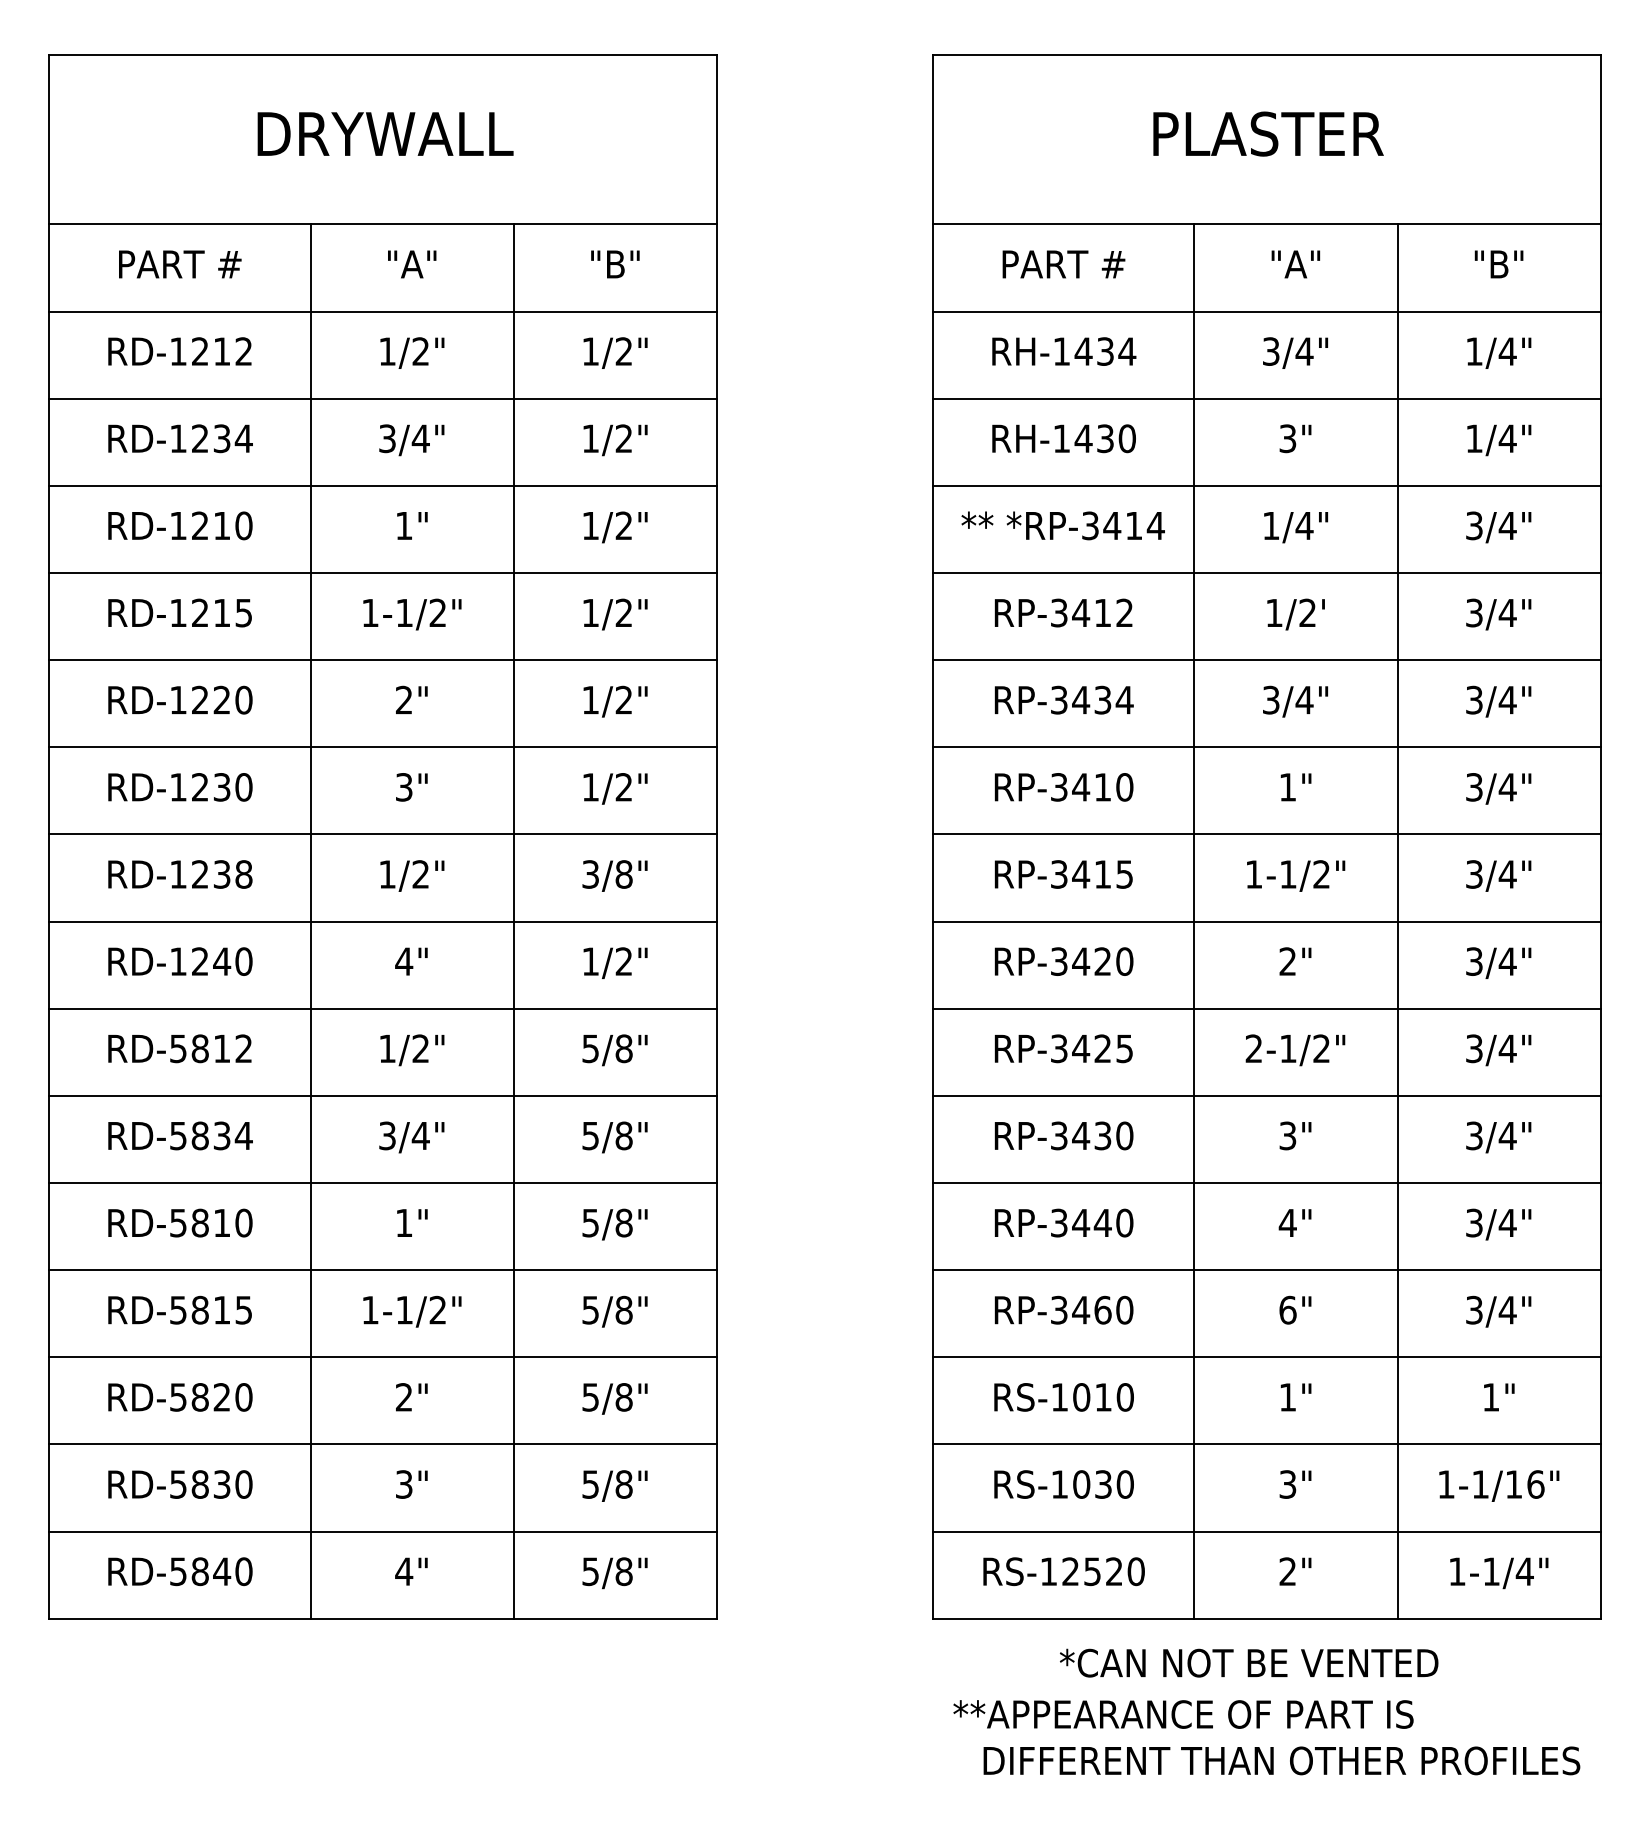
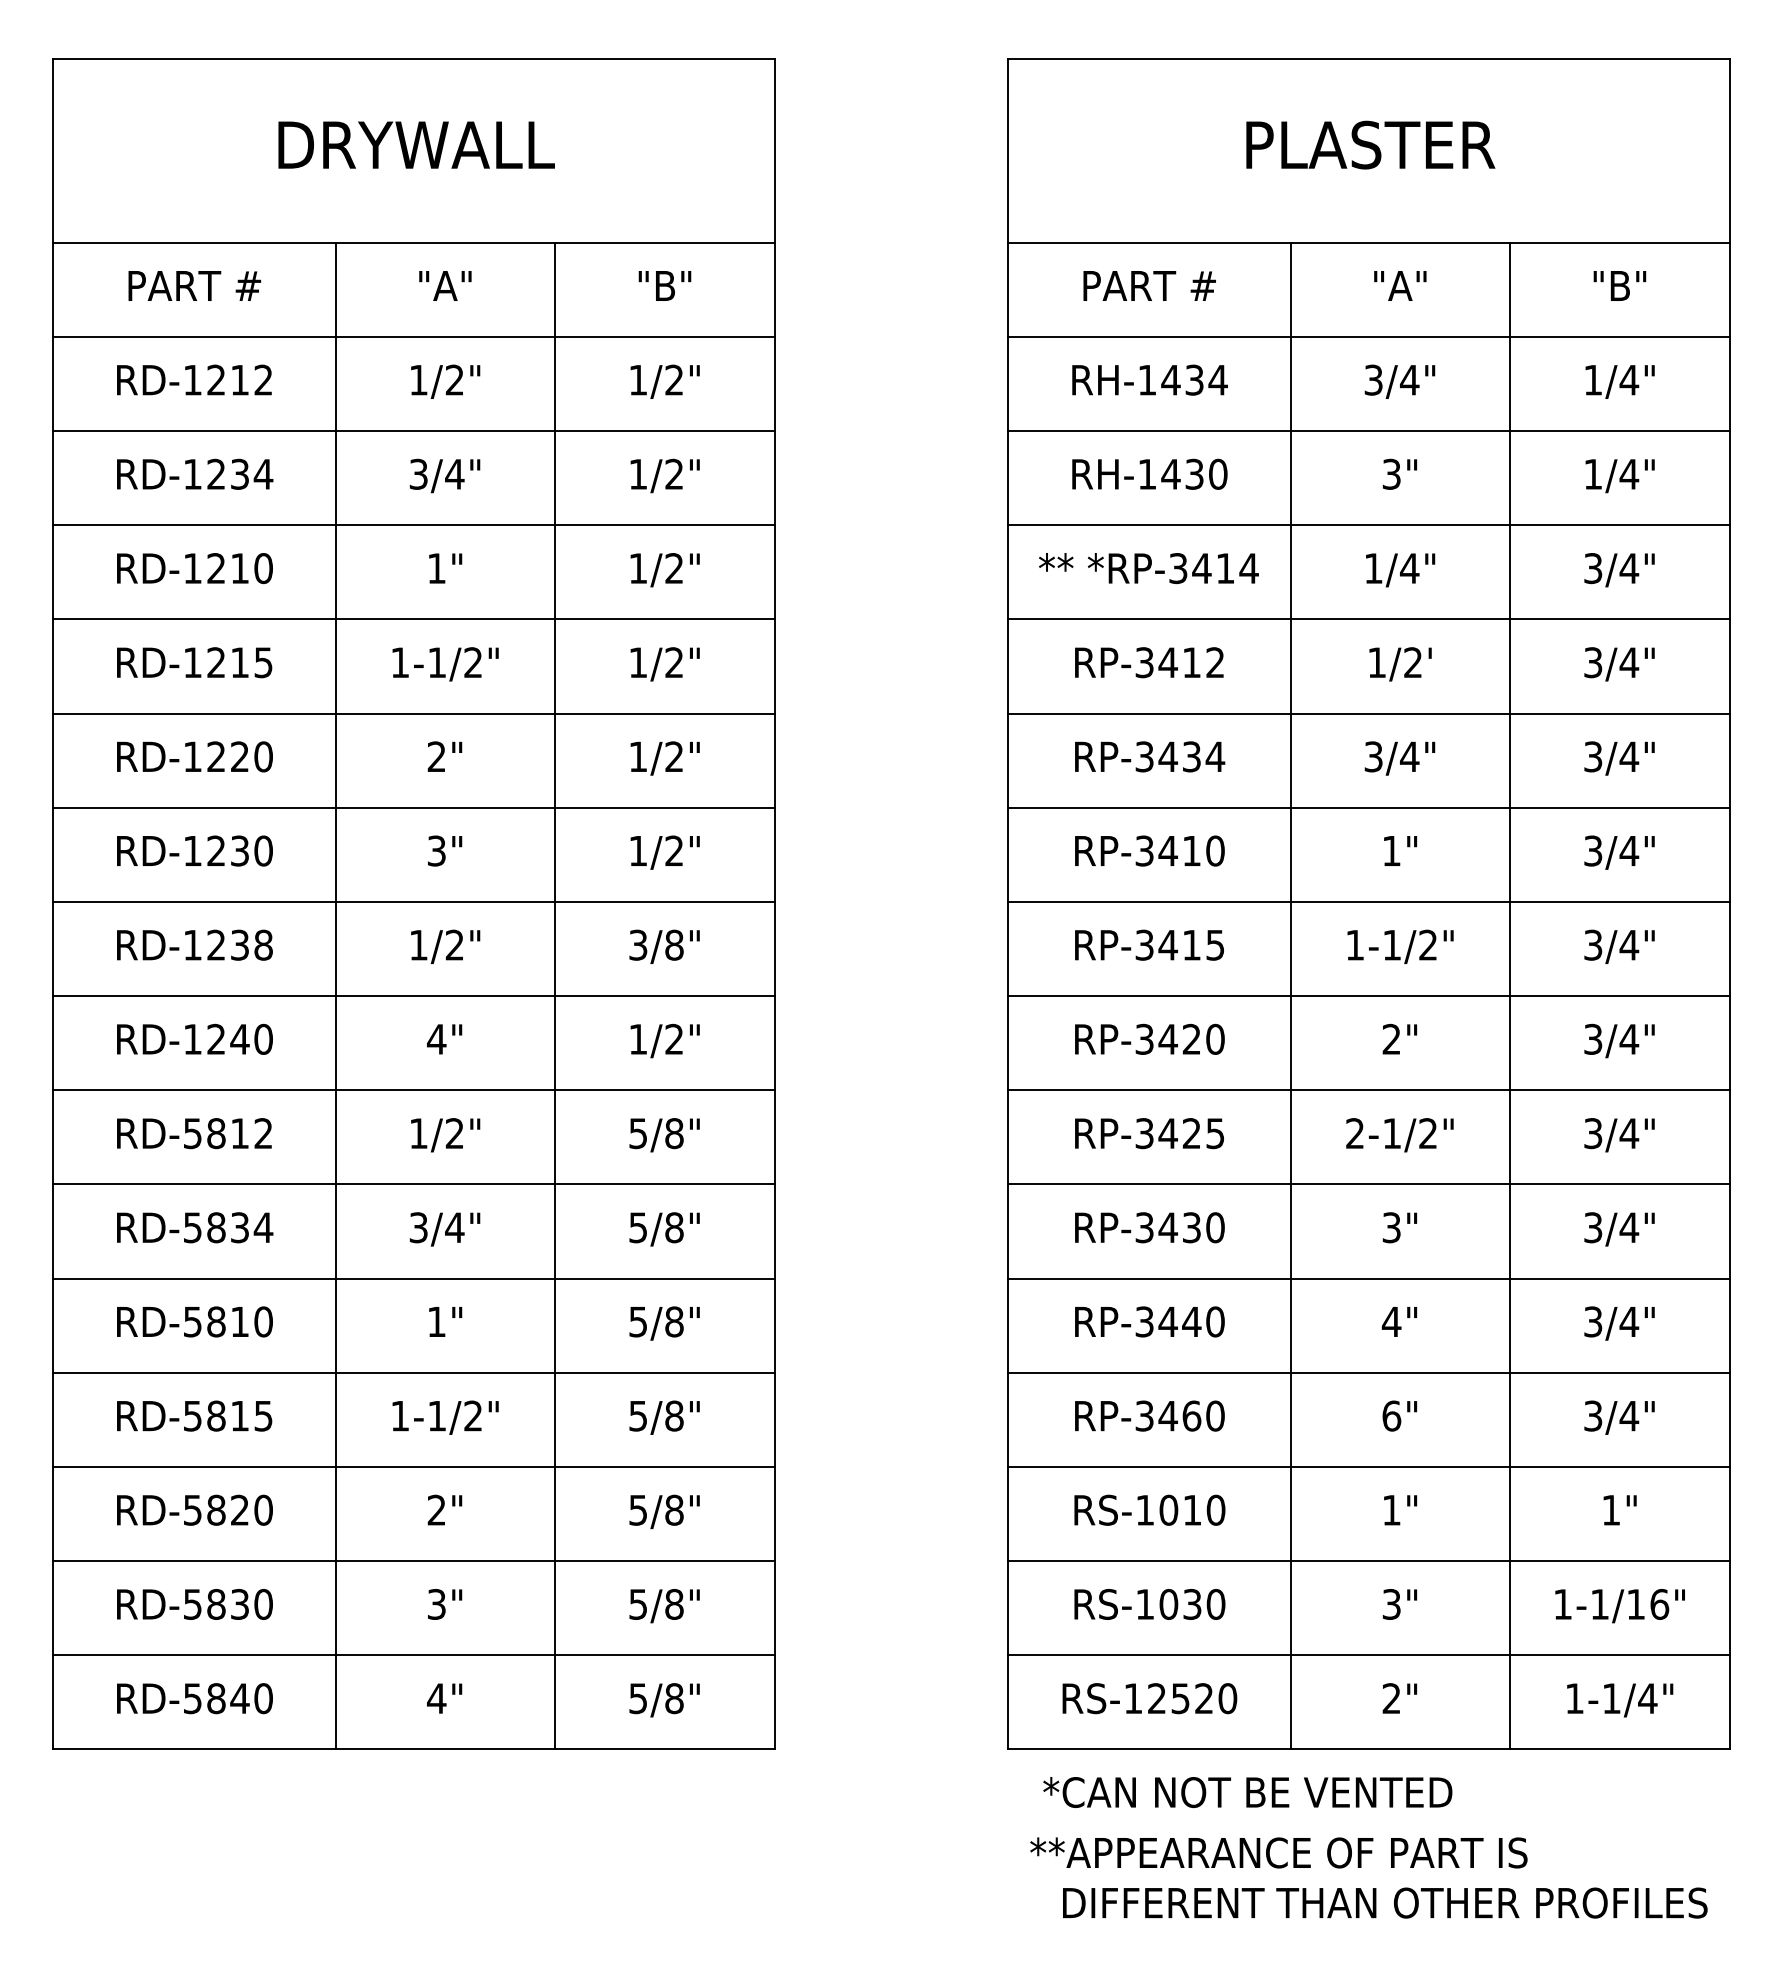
text: (1248, 1663) -> (1247, 1792), moved

